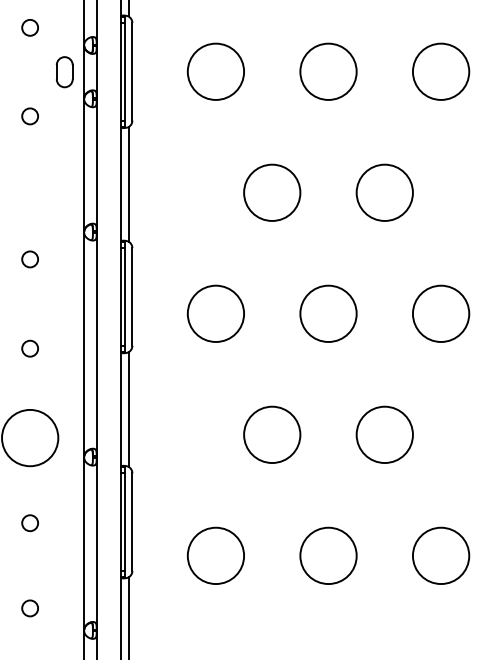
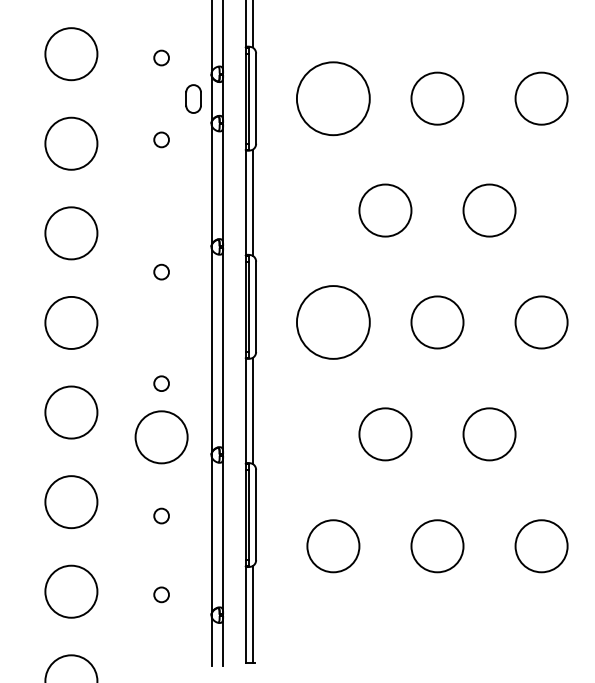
circle: (216, 71) -> (333, 98), size x1.4
circle: (216, 313) -> (333, 322), size x1.4
circle: (30, 348) -> (161, 383), moved

